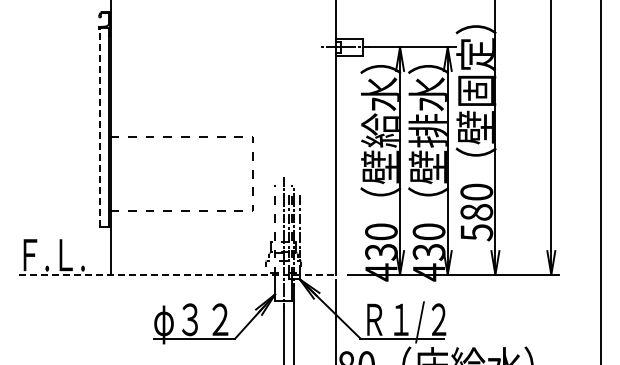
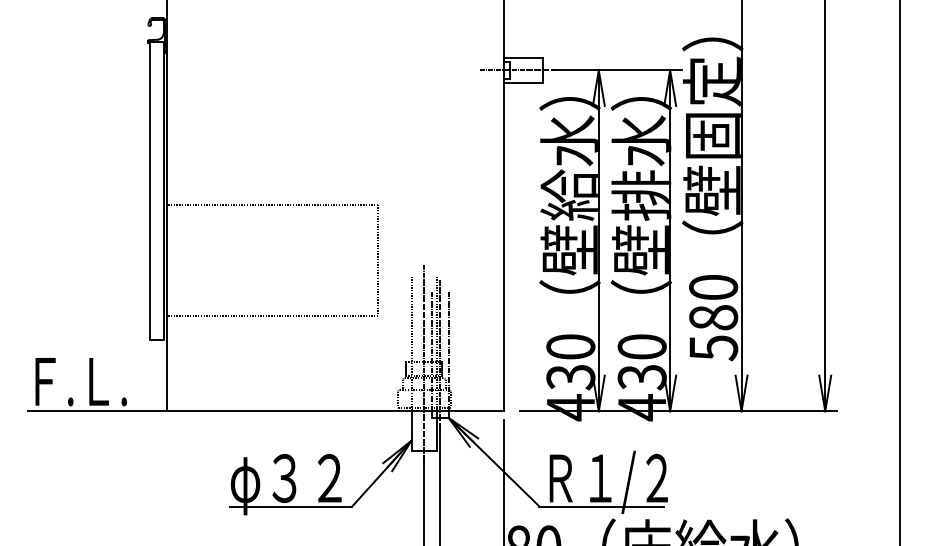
line: (100, 127) -> (150, 190), dashed -> solid
line: (177, 274) -> (265, 410), dashed -> solid

